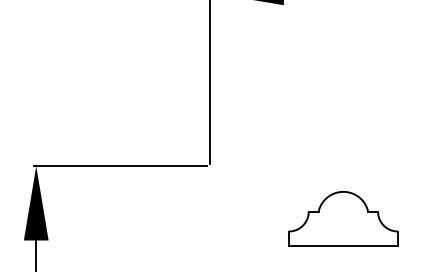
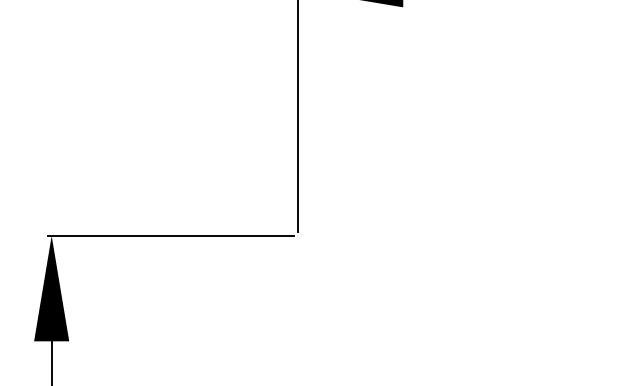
part: (343, 218) -> (487, 310), removed

